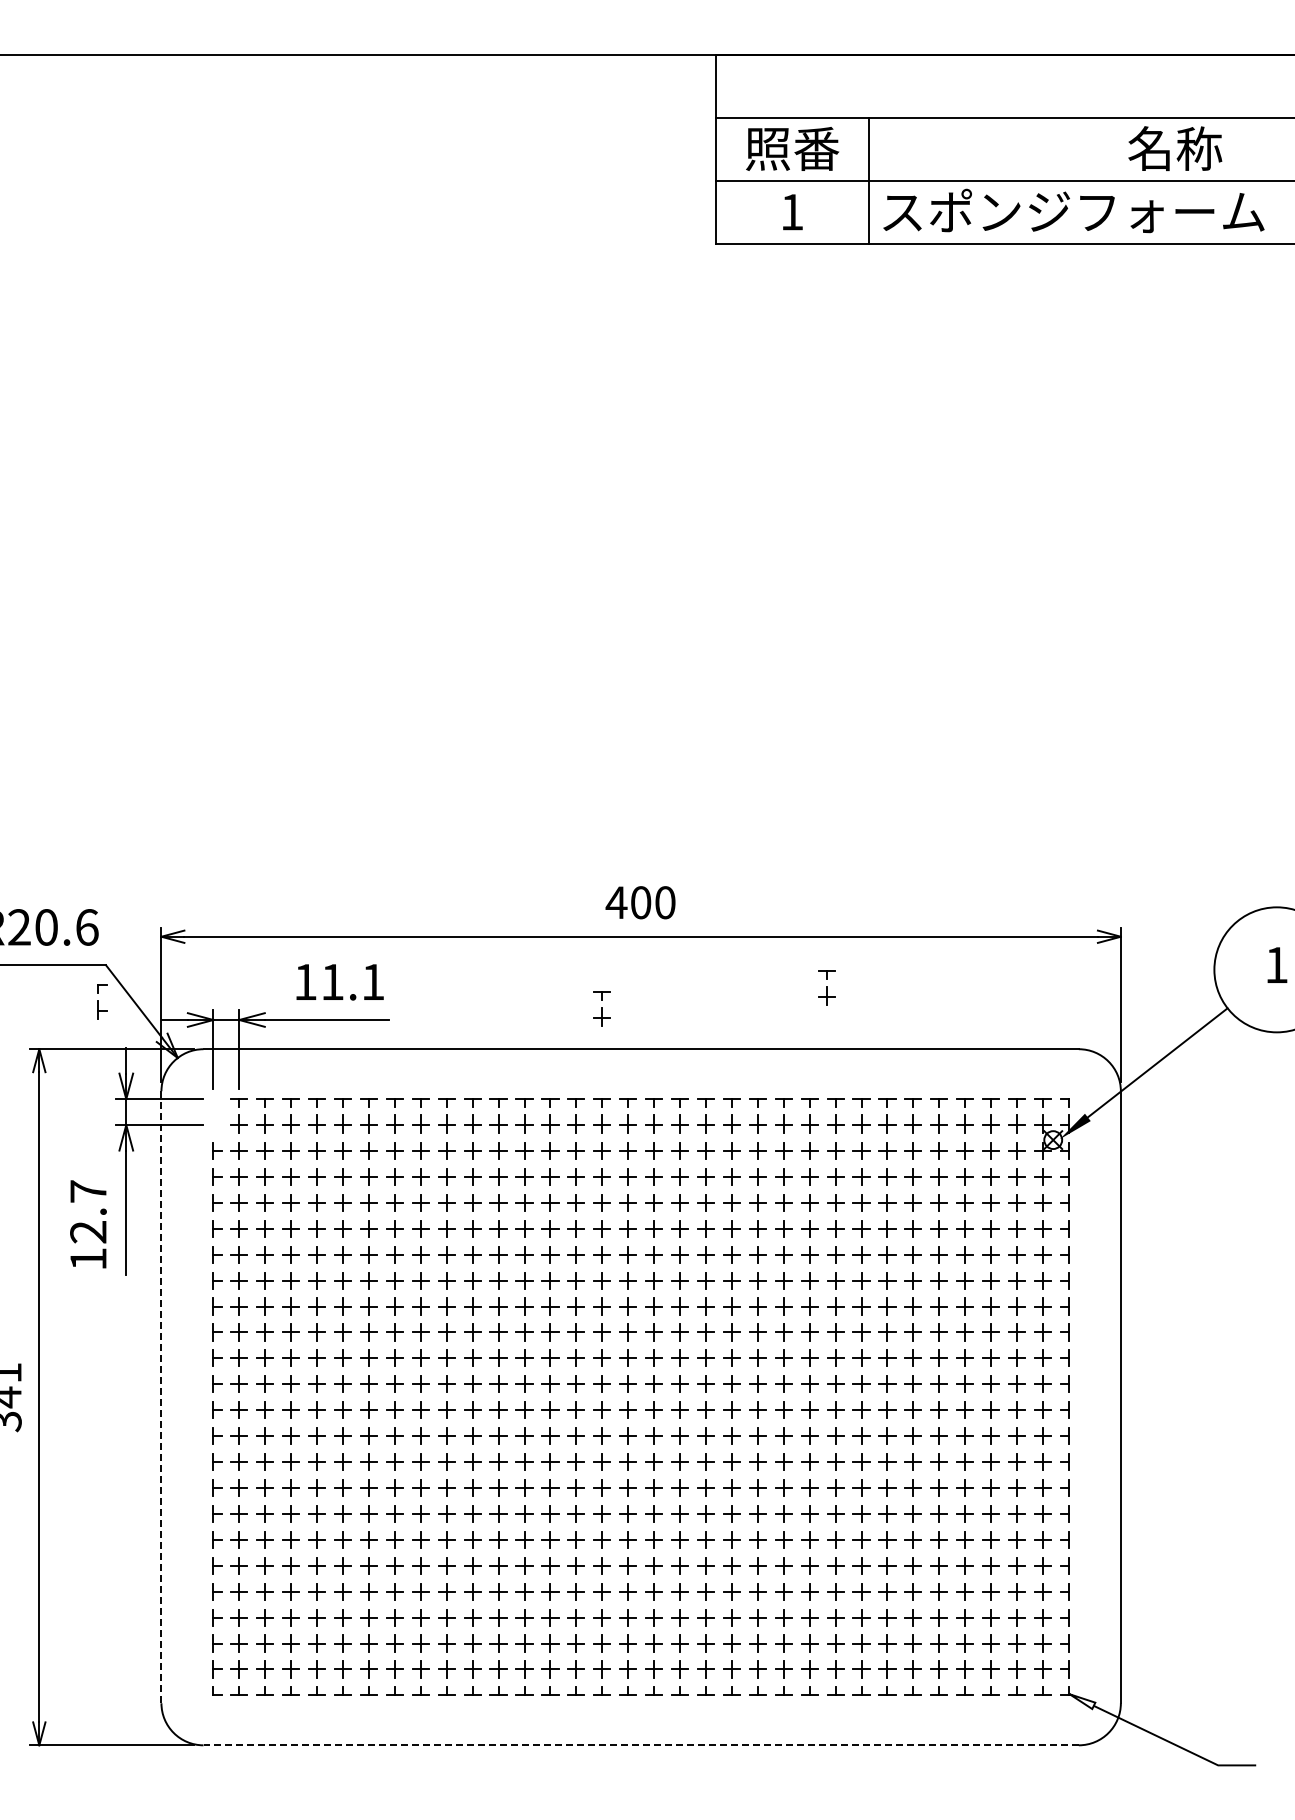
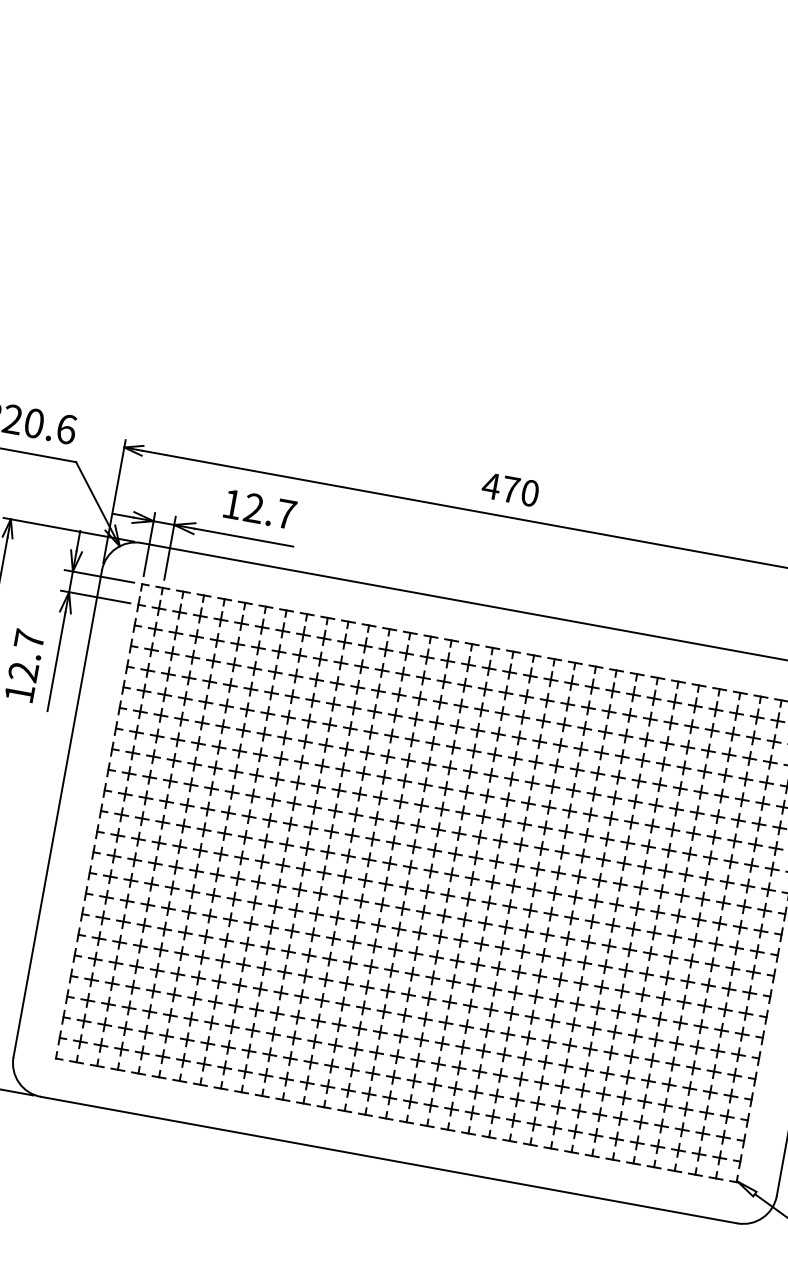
text: (641, 902) -> (511, 489), 400 -> 470
text: (352, 981) -> (269, 510), 11.1 -> 12.7
part: (826, 987) -> (646, 583), removed
part: (102, 1001) -> (143, 597), moved
part: (601, 1008) -> (464, 568), removed
line: (161, 1397) -> (57, 814), dashed -> solid
line: (641, 1745) -> (389, 1160), dashed -> solid

